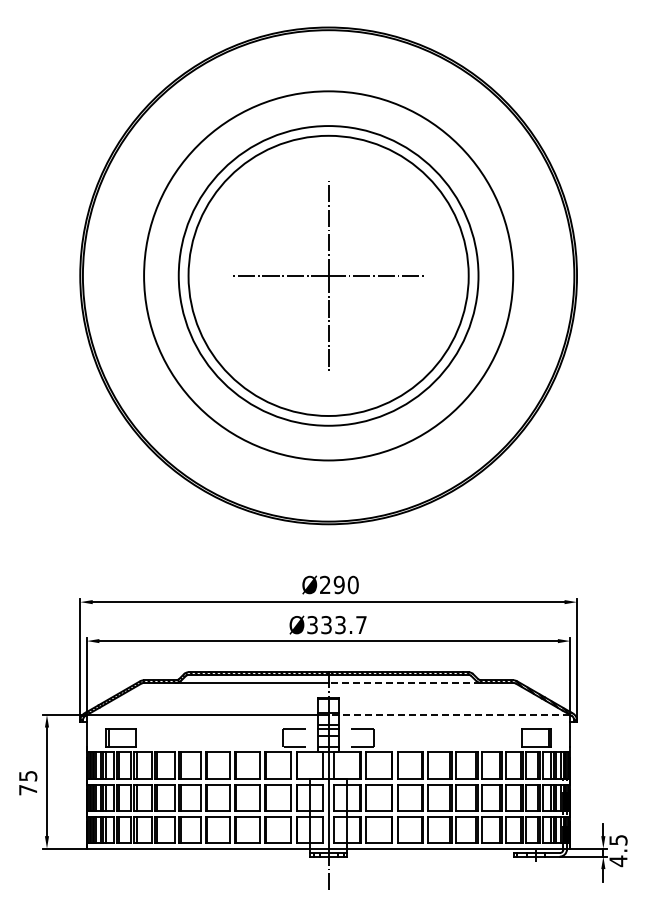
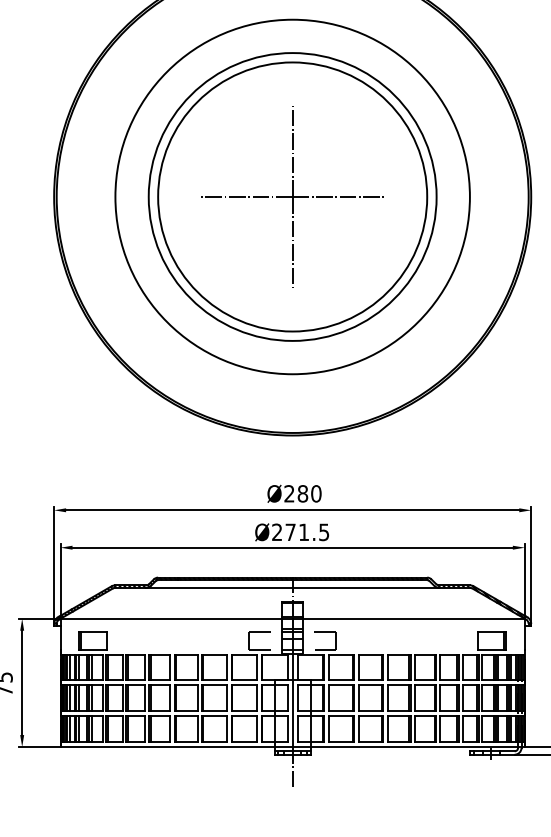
text: (338, 585) -> (302, 494), Ø290 -> Ø280
text: (336, 625) -> (300, 532), Ø333.7 -> Ø271.5
line: (404, 682) -> (365, 587), dashed -> solid
line: (449, 715) -> (408, 619), dashed -> solid

